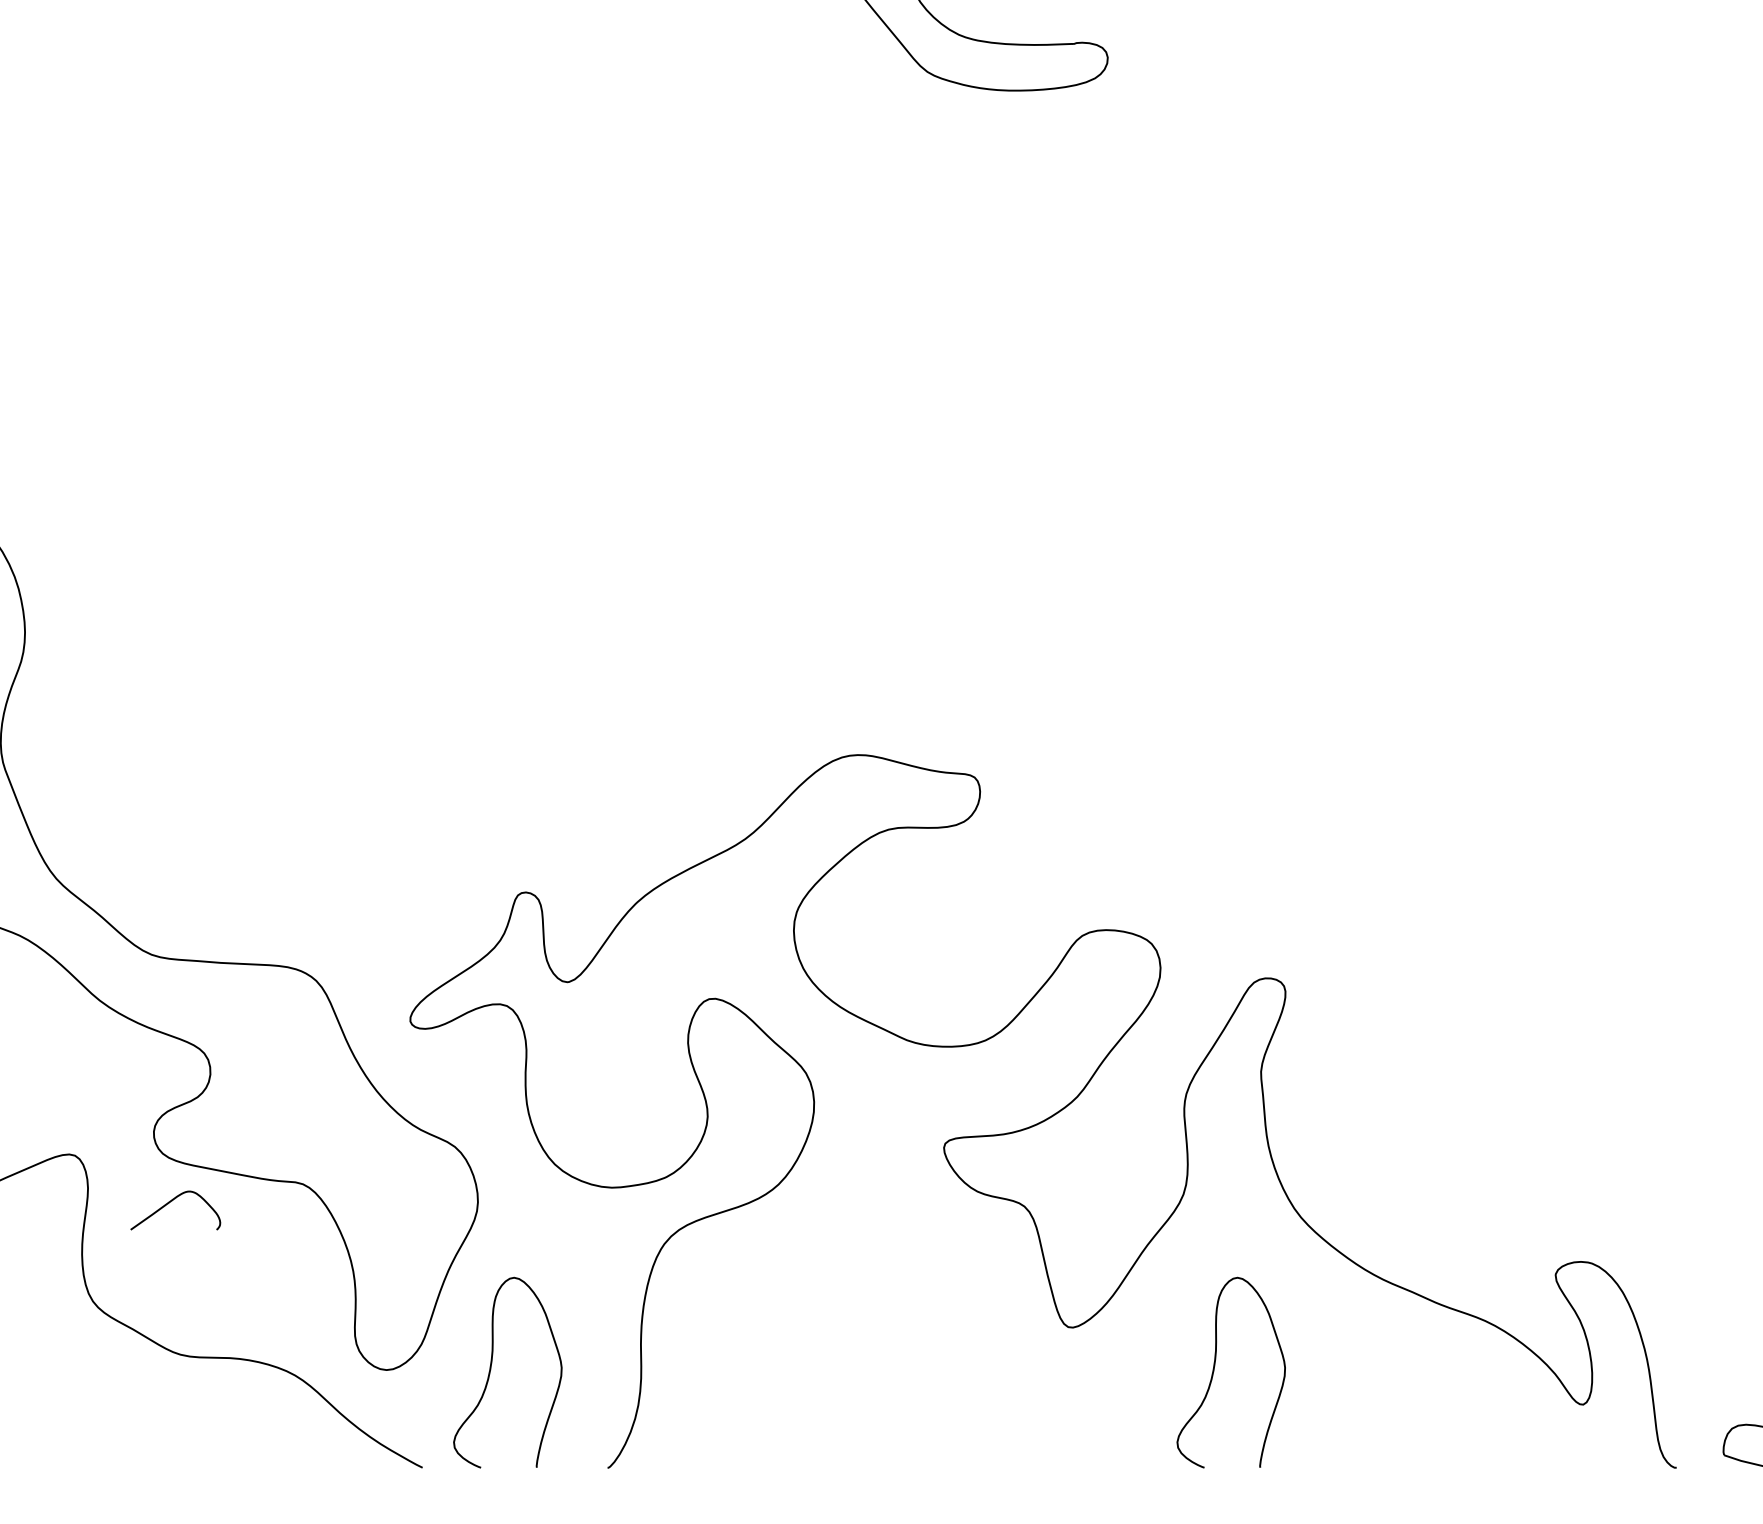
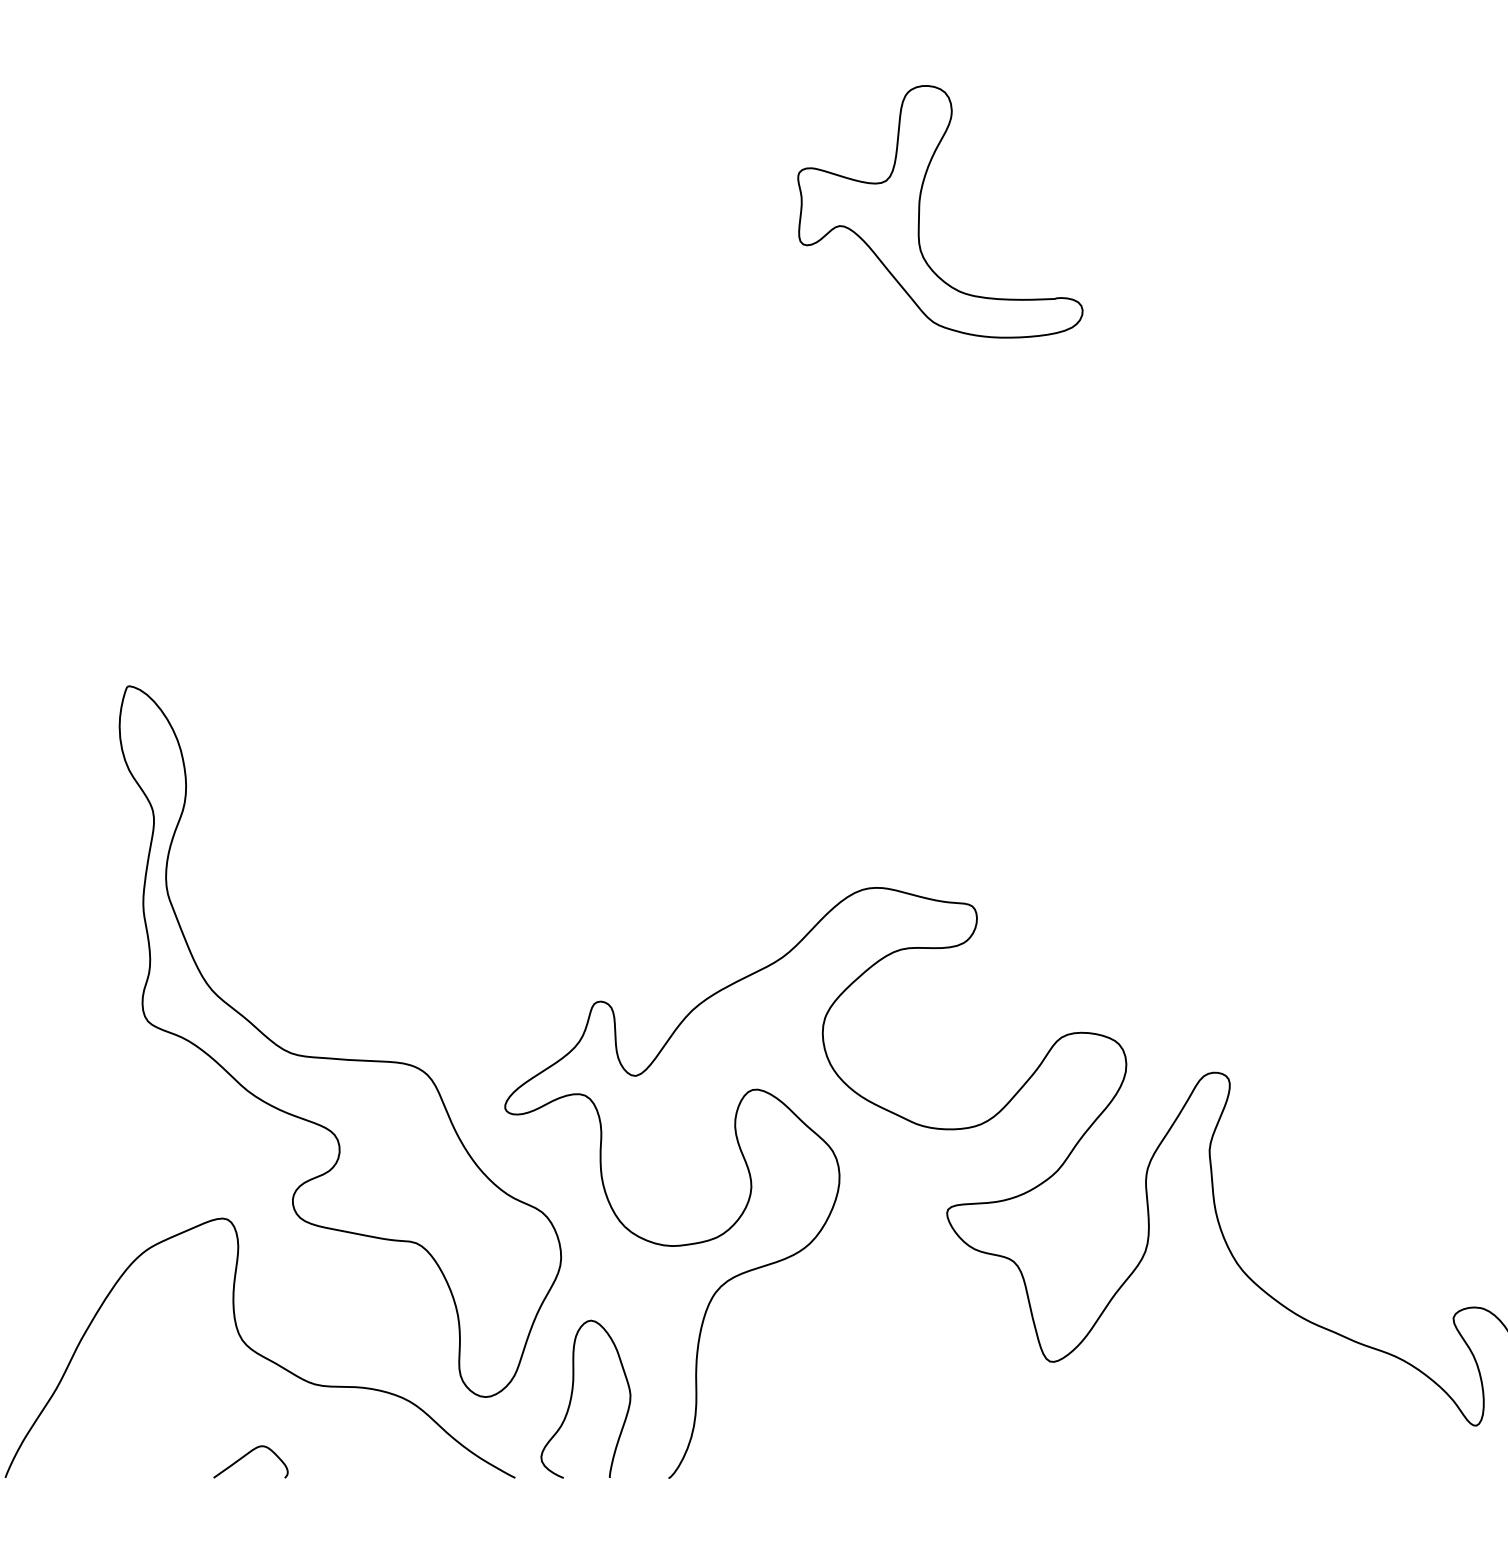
curve: (169, 1203) -> (245, 1456), moved
curve: (1215, 1370) -> (1171, 1397), removed

